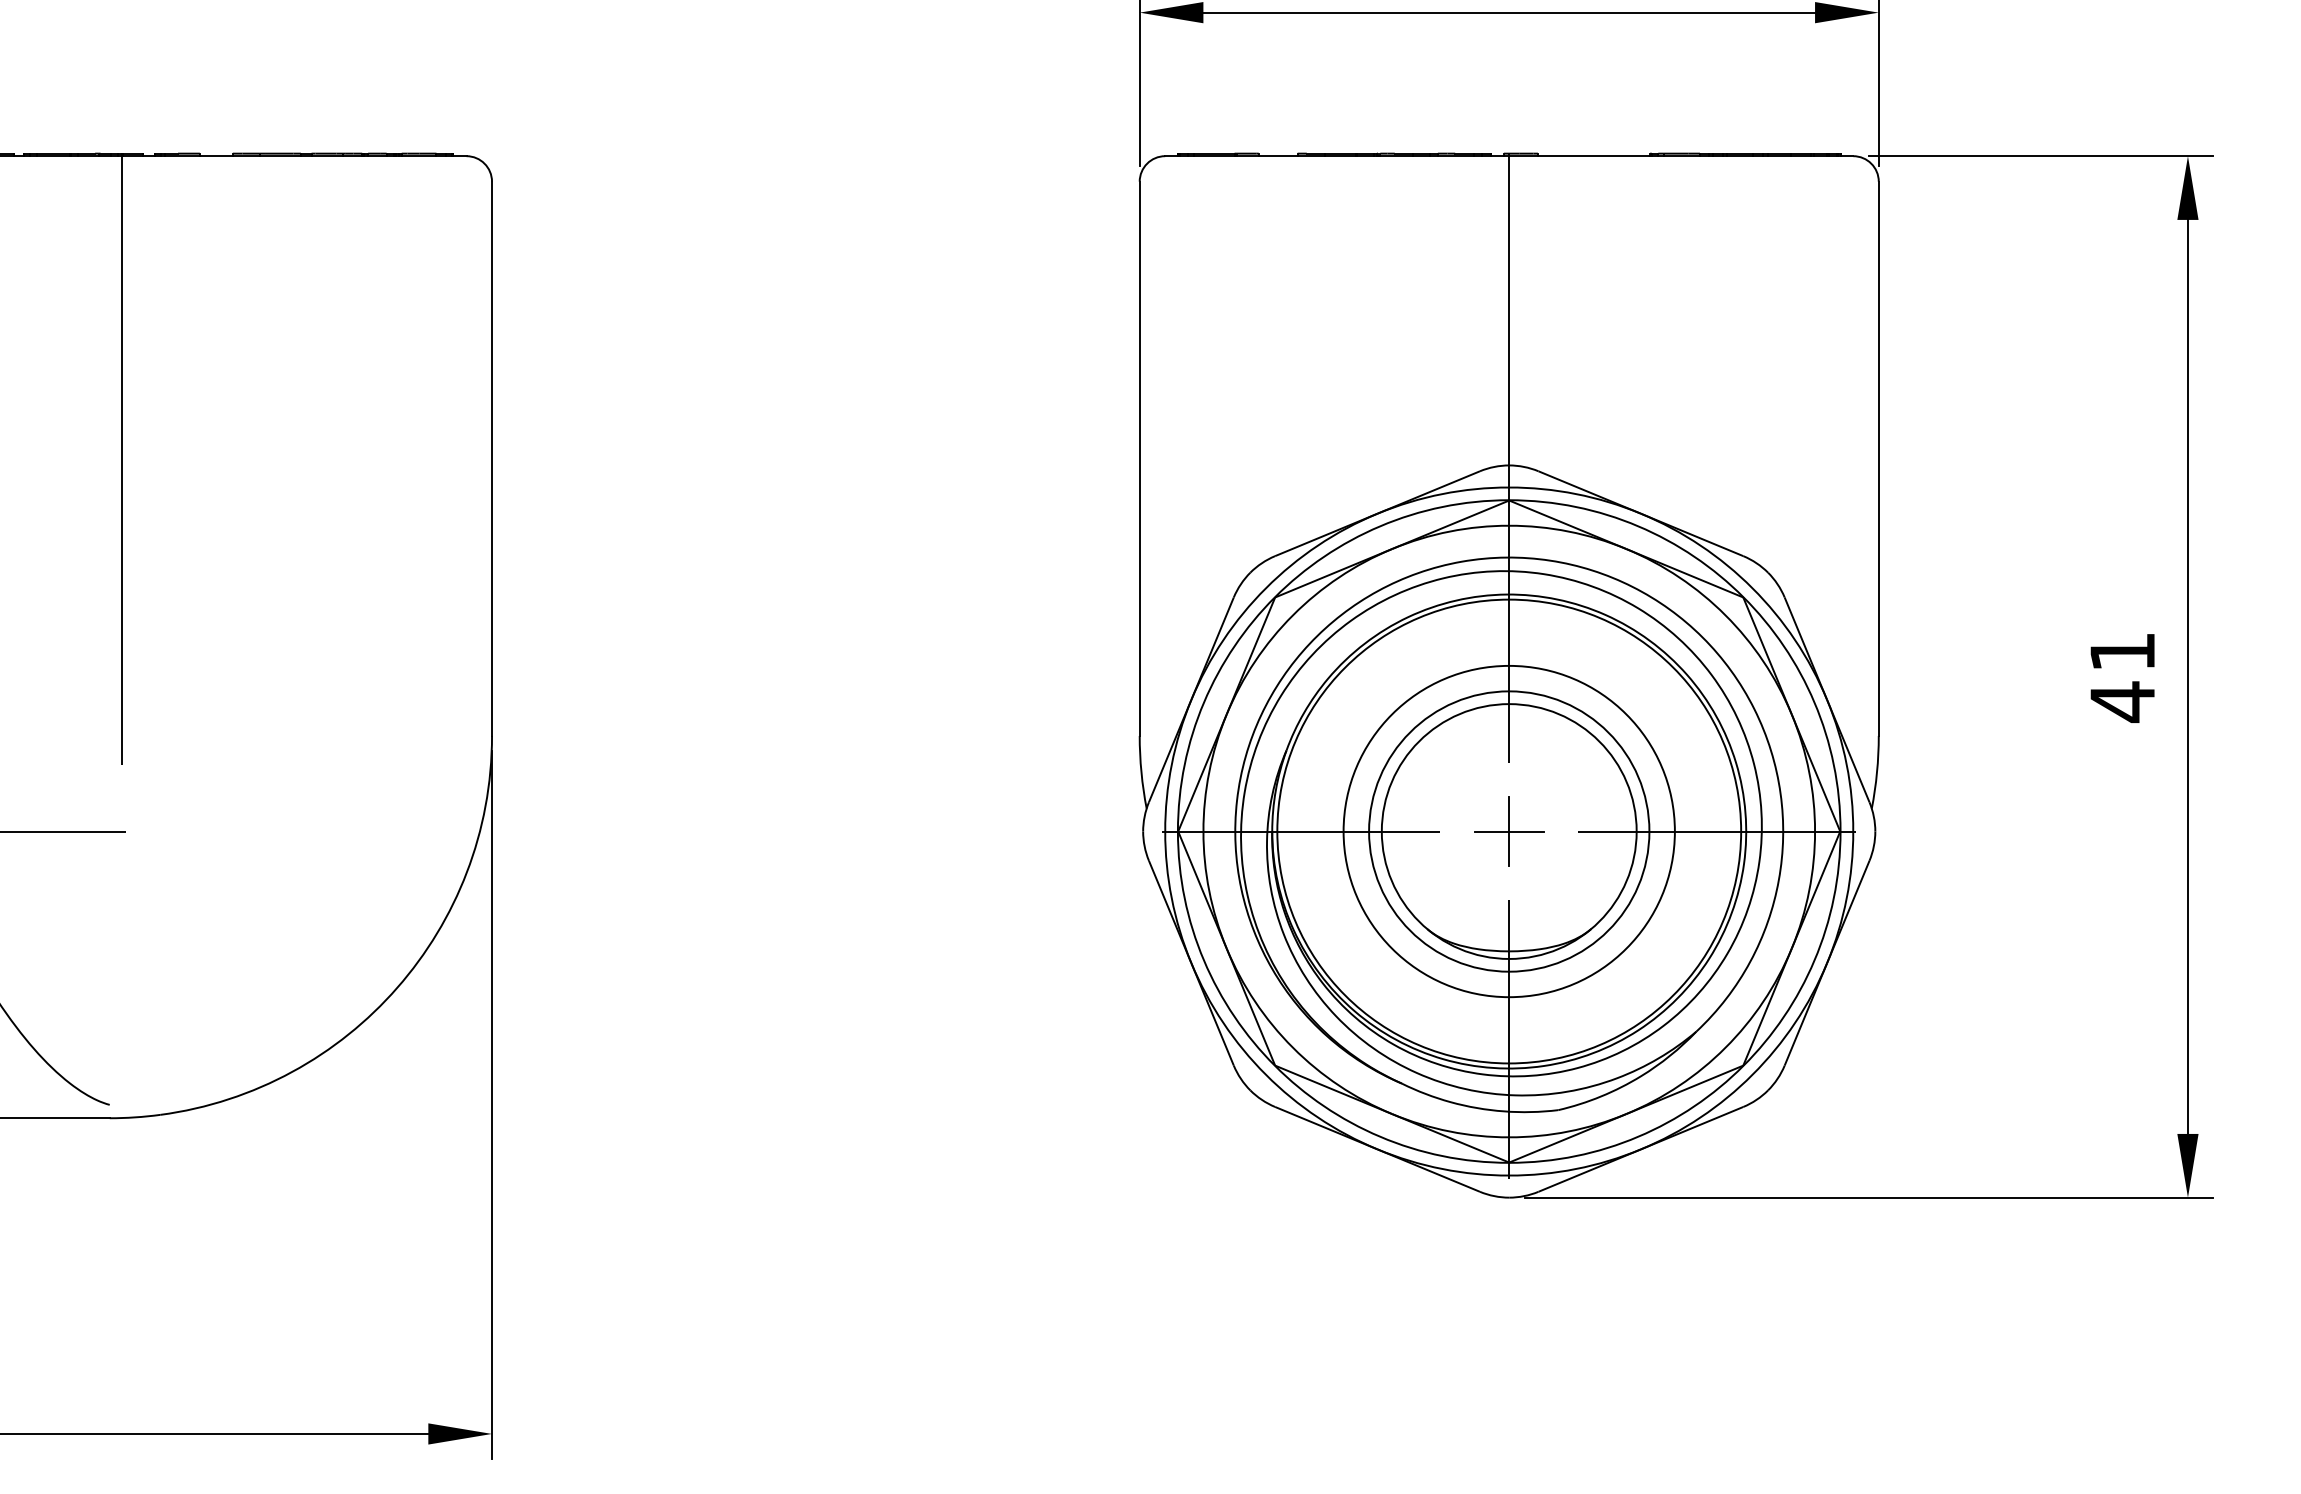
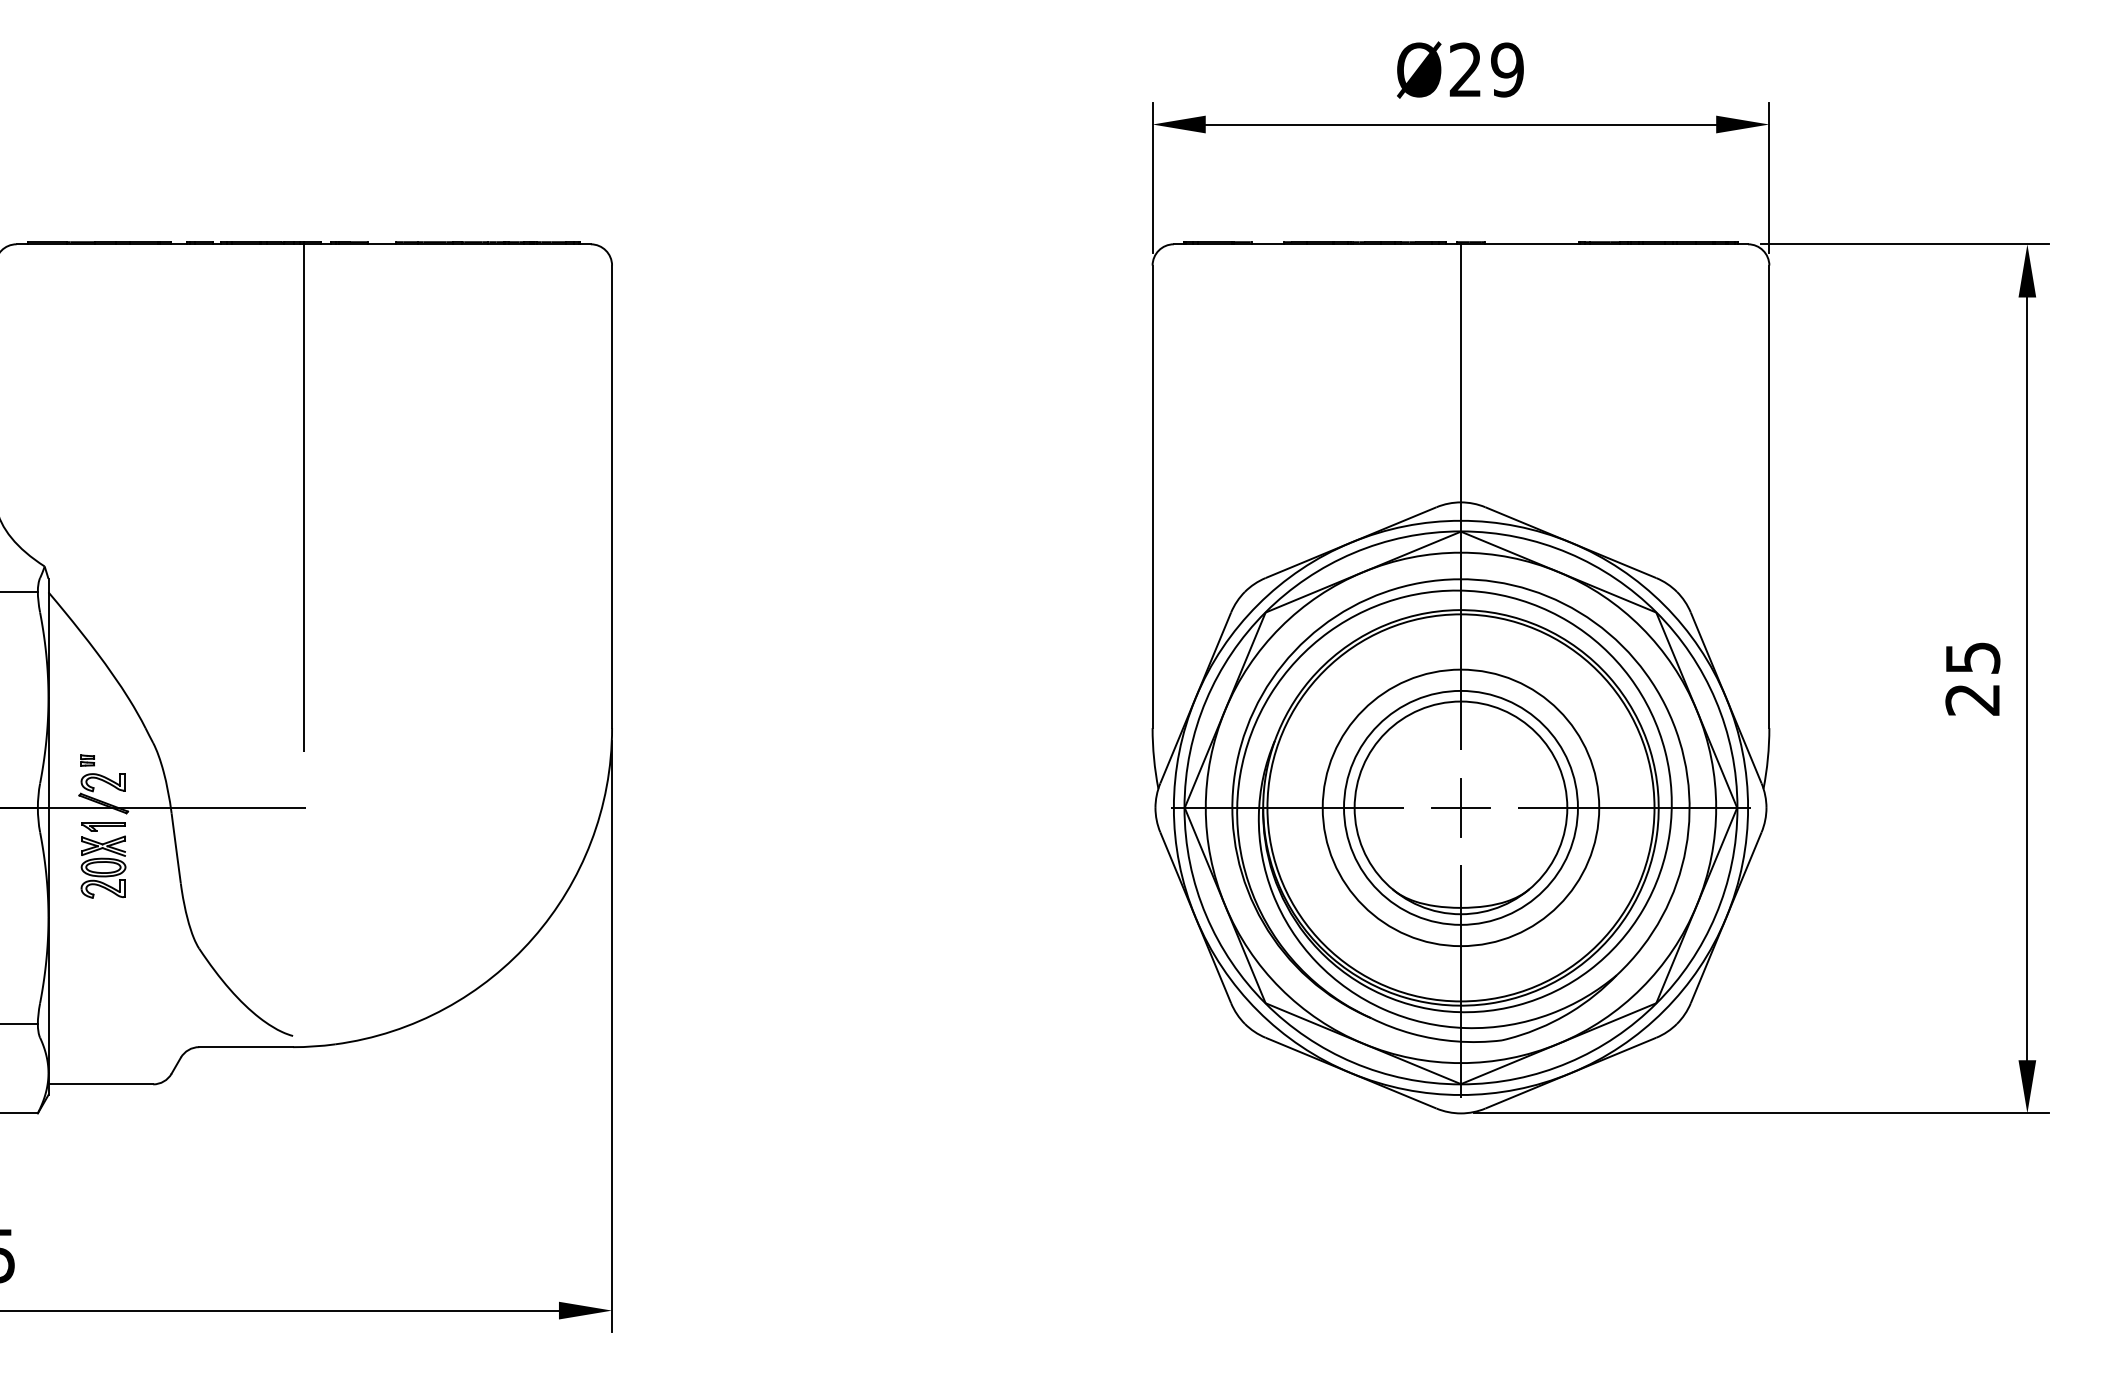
text: (2122, 677) -> (1972, 679), 41 -> 25

